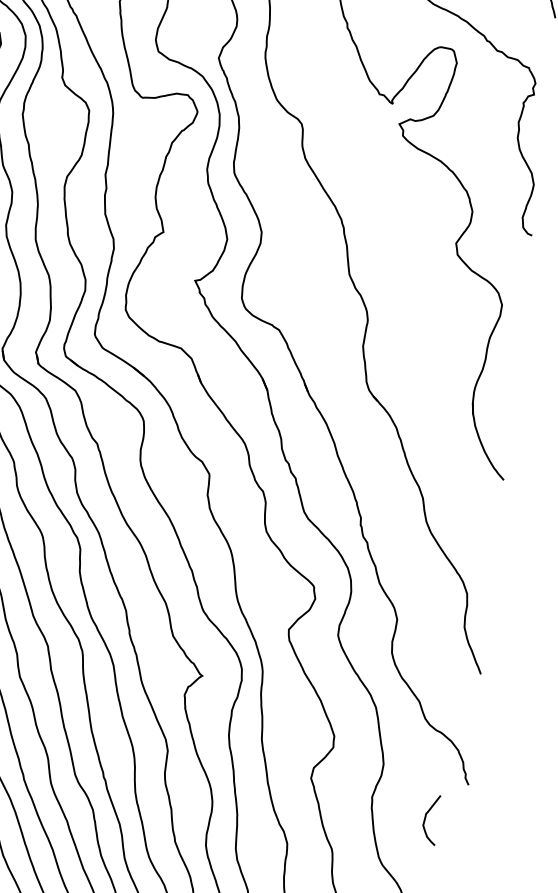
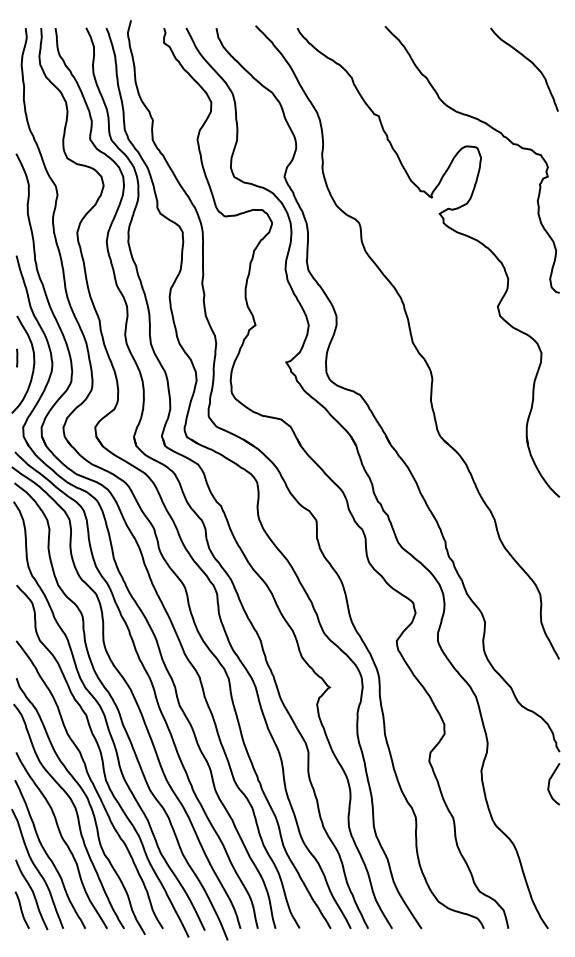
curve: (427, 817) -> (550, 782), moved

